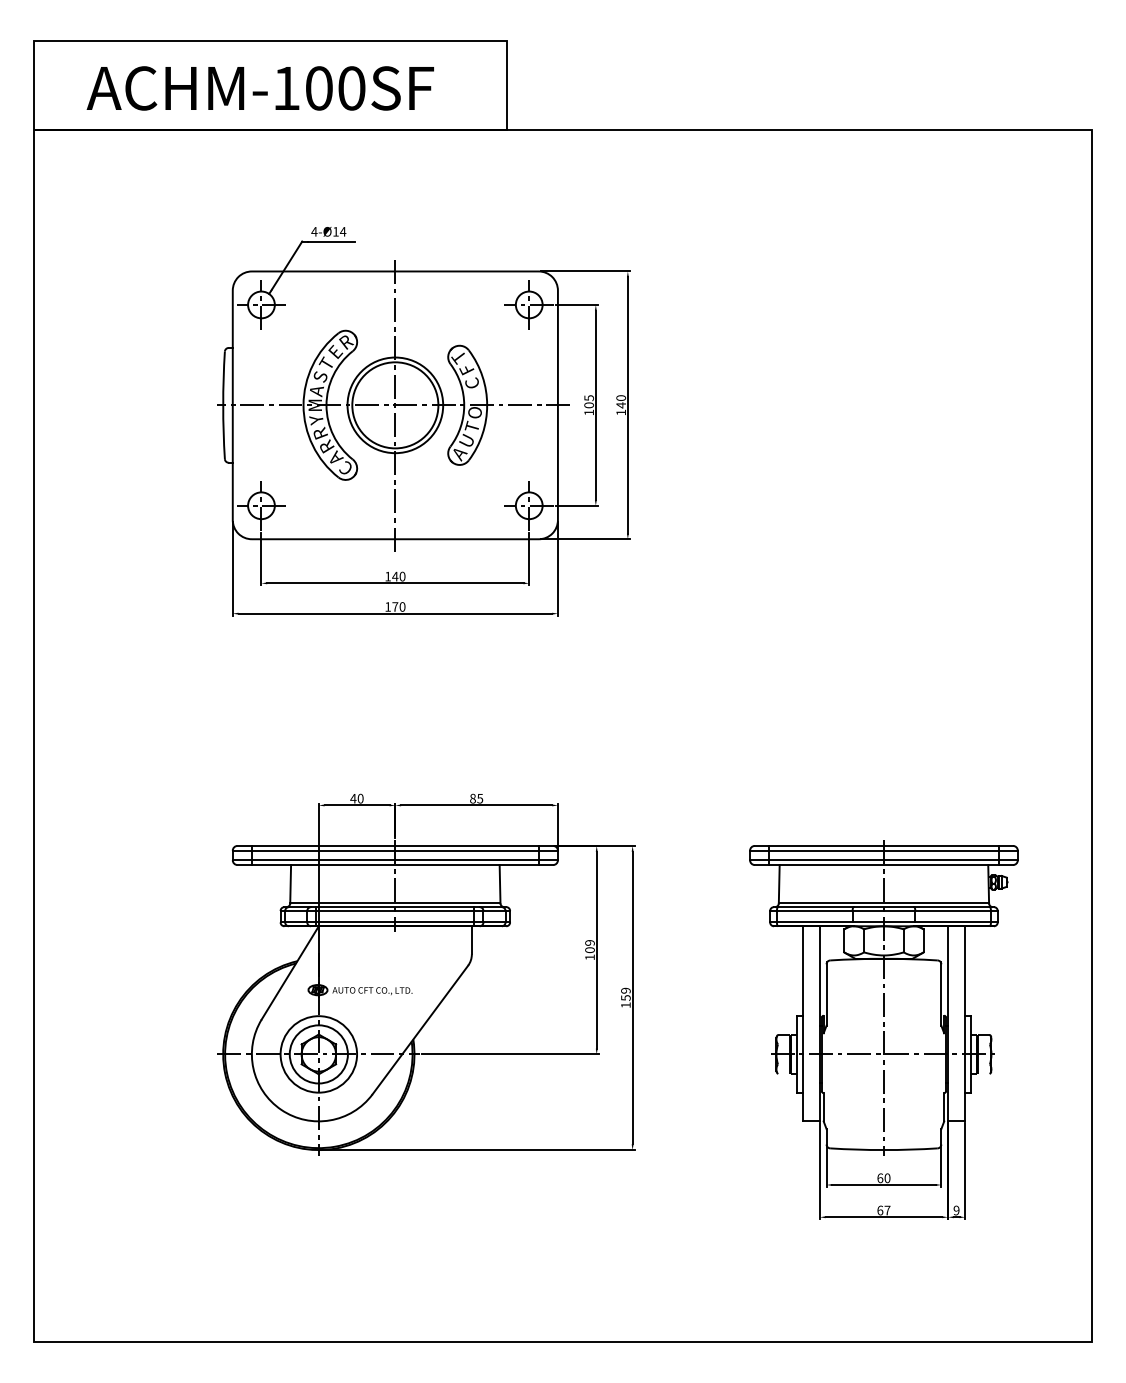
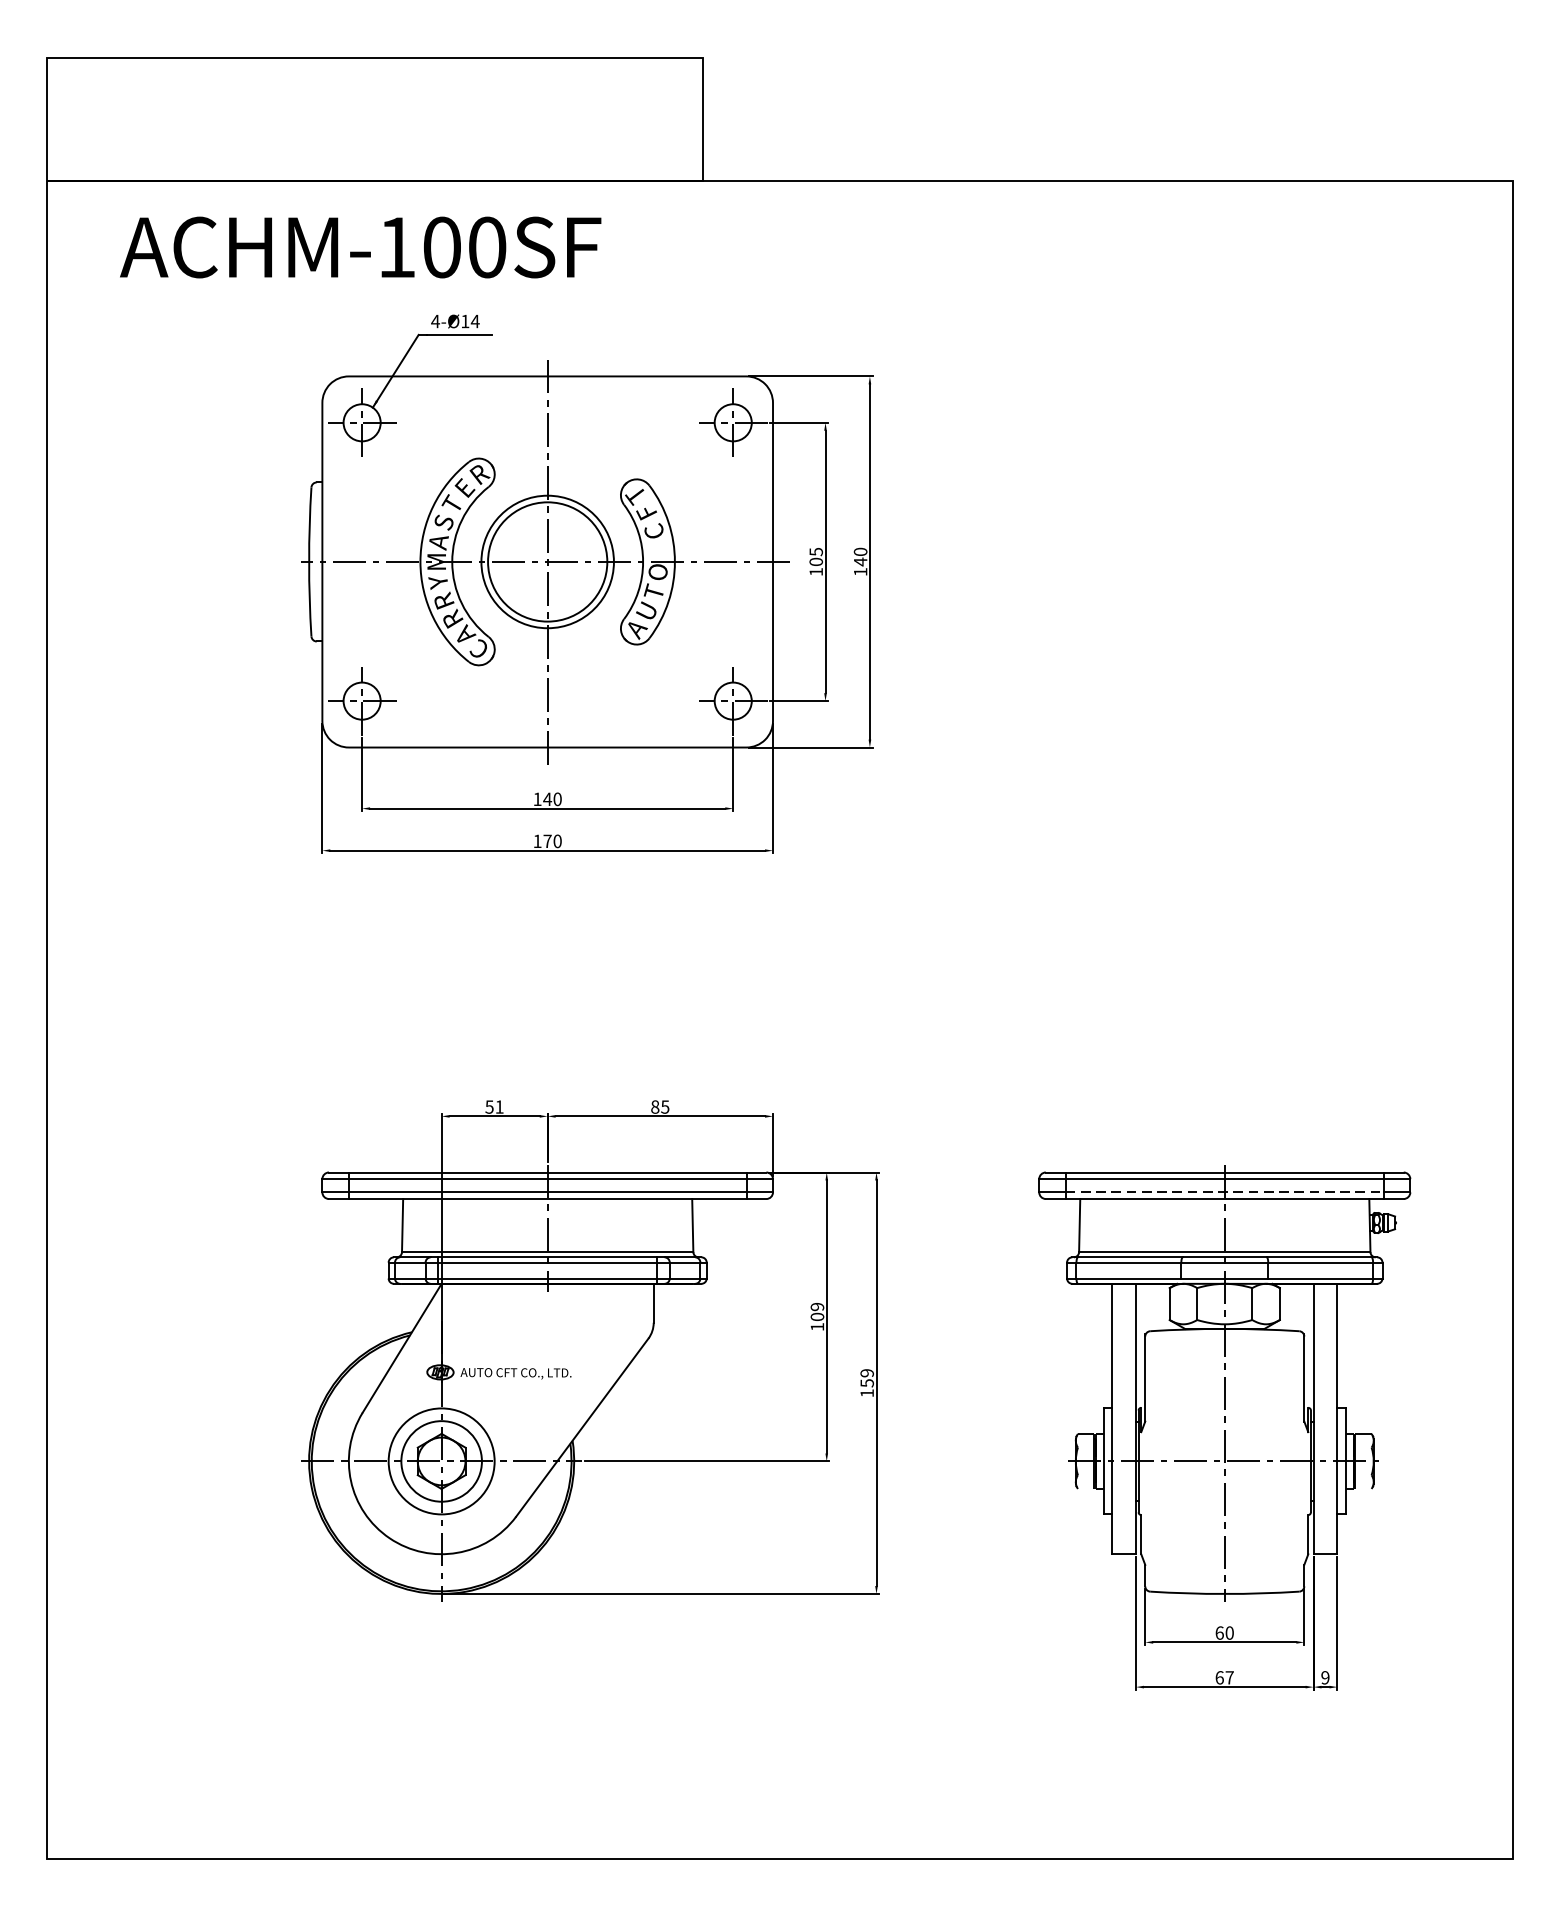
text: (259, 88) -> (359, 247), moved
text: (356, 798) -> (493, 1106), 40 -> 51
line: (883, 860) -> (1224, 1192), solid -> dashed

